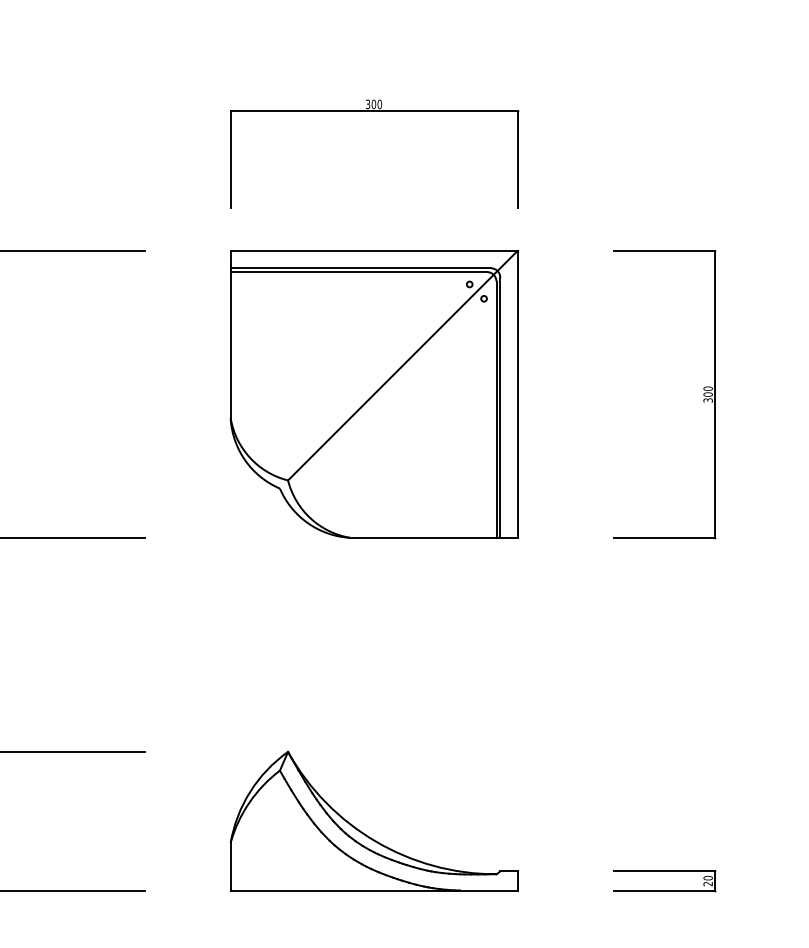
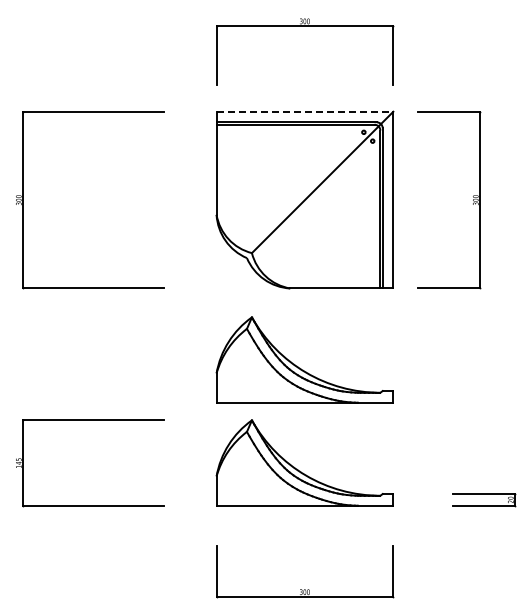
line: (374, 250) -> (305, 111), solid -> dashed
part: (704, 395) -> (473, 200), moved
part: (363, 664) -> (298, 366), added

